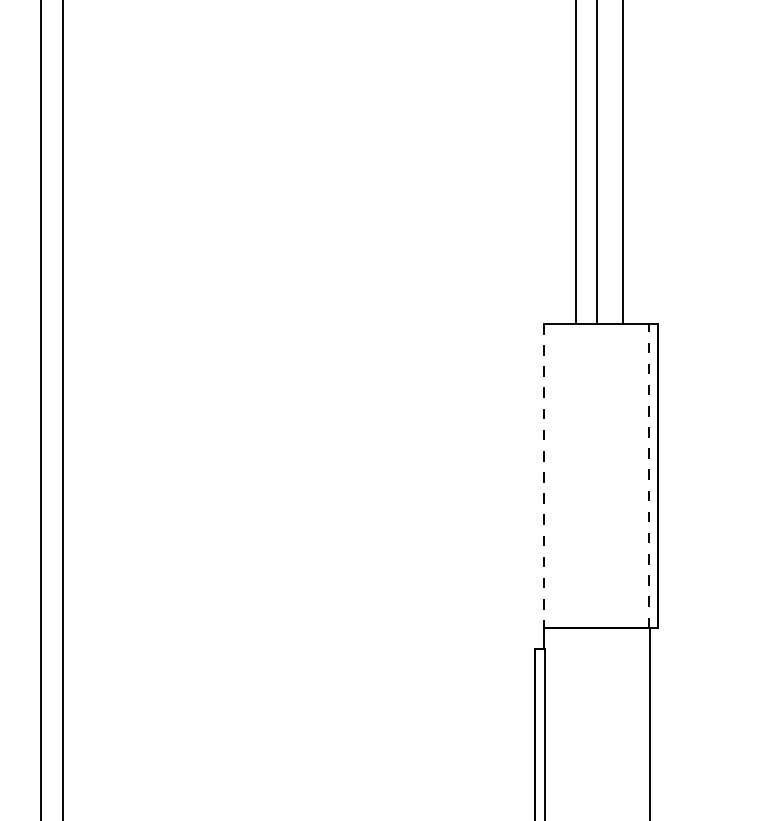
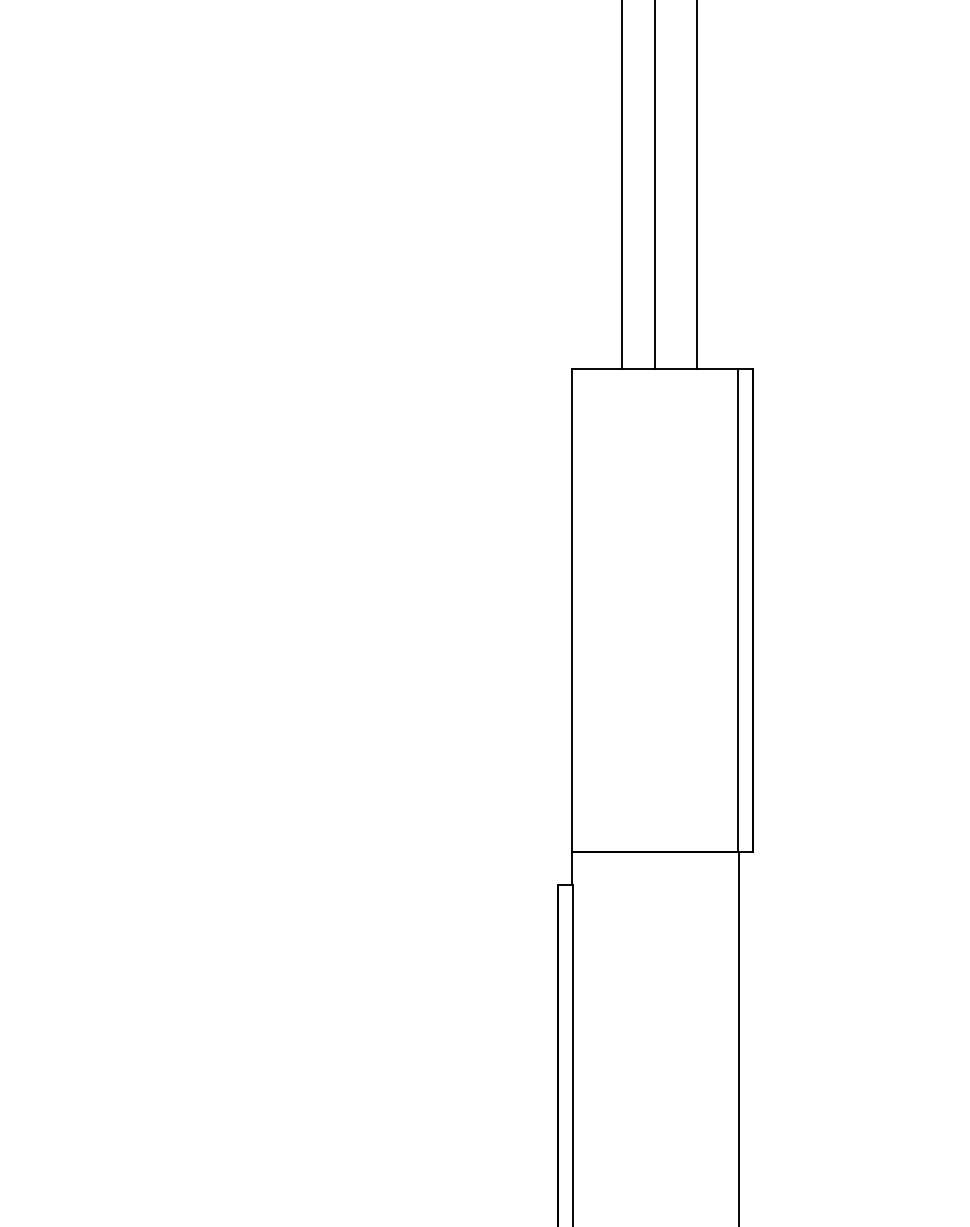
line: (648, 475) -> (737, 609), dashed -> solid
line: (543, 476) -> (571, 611), dashed -> solid

